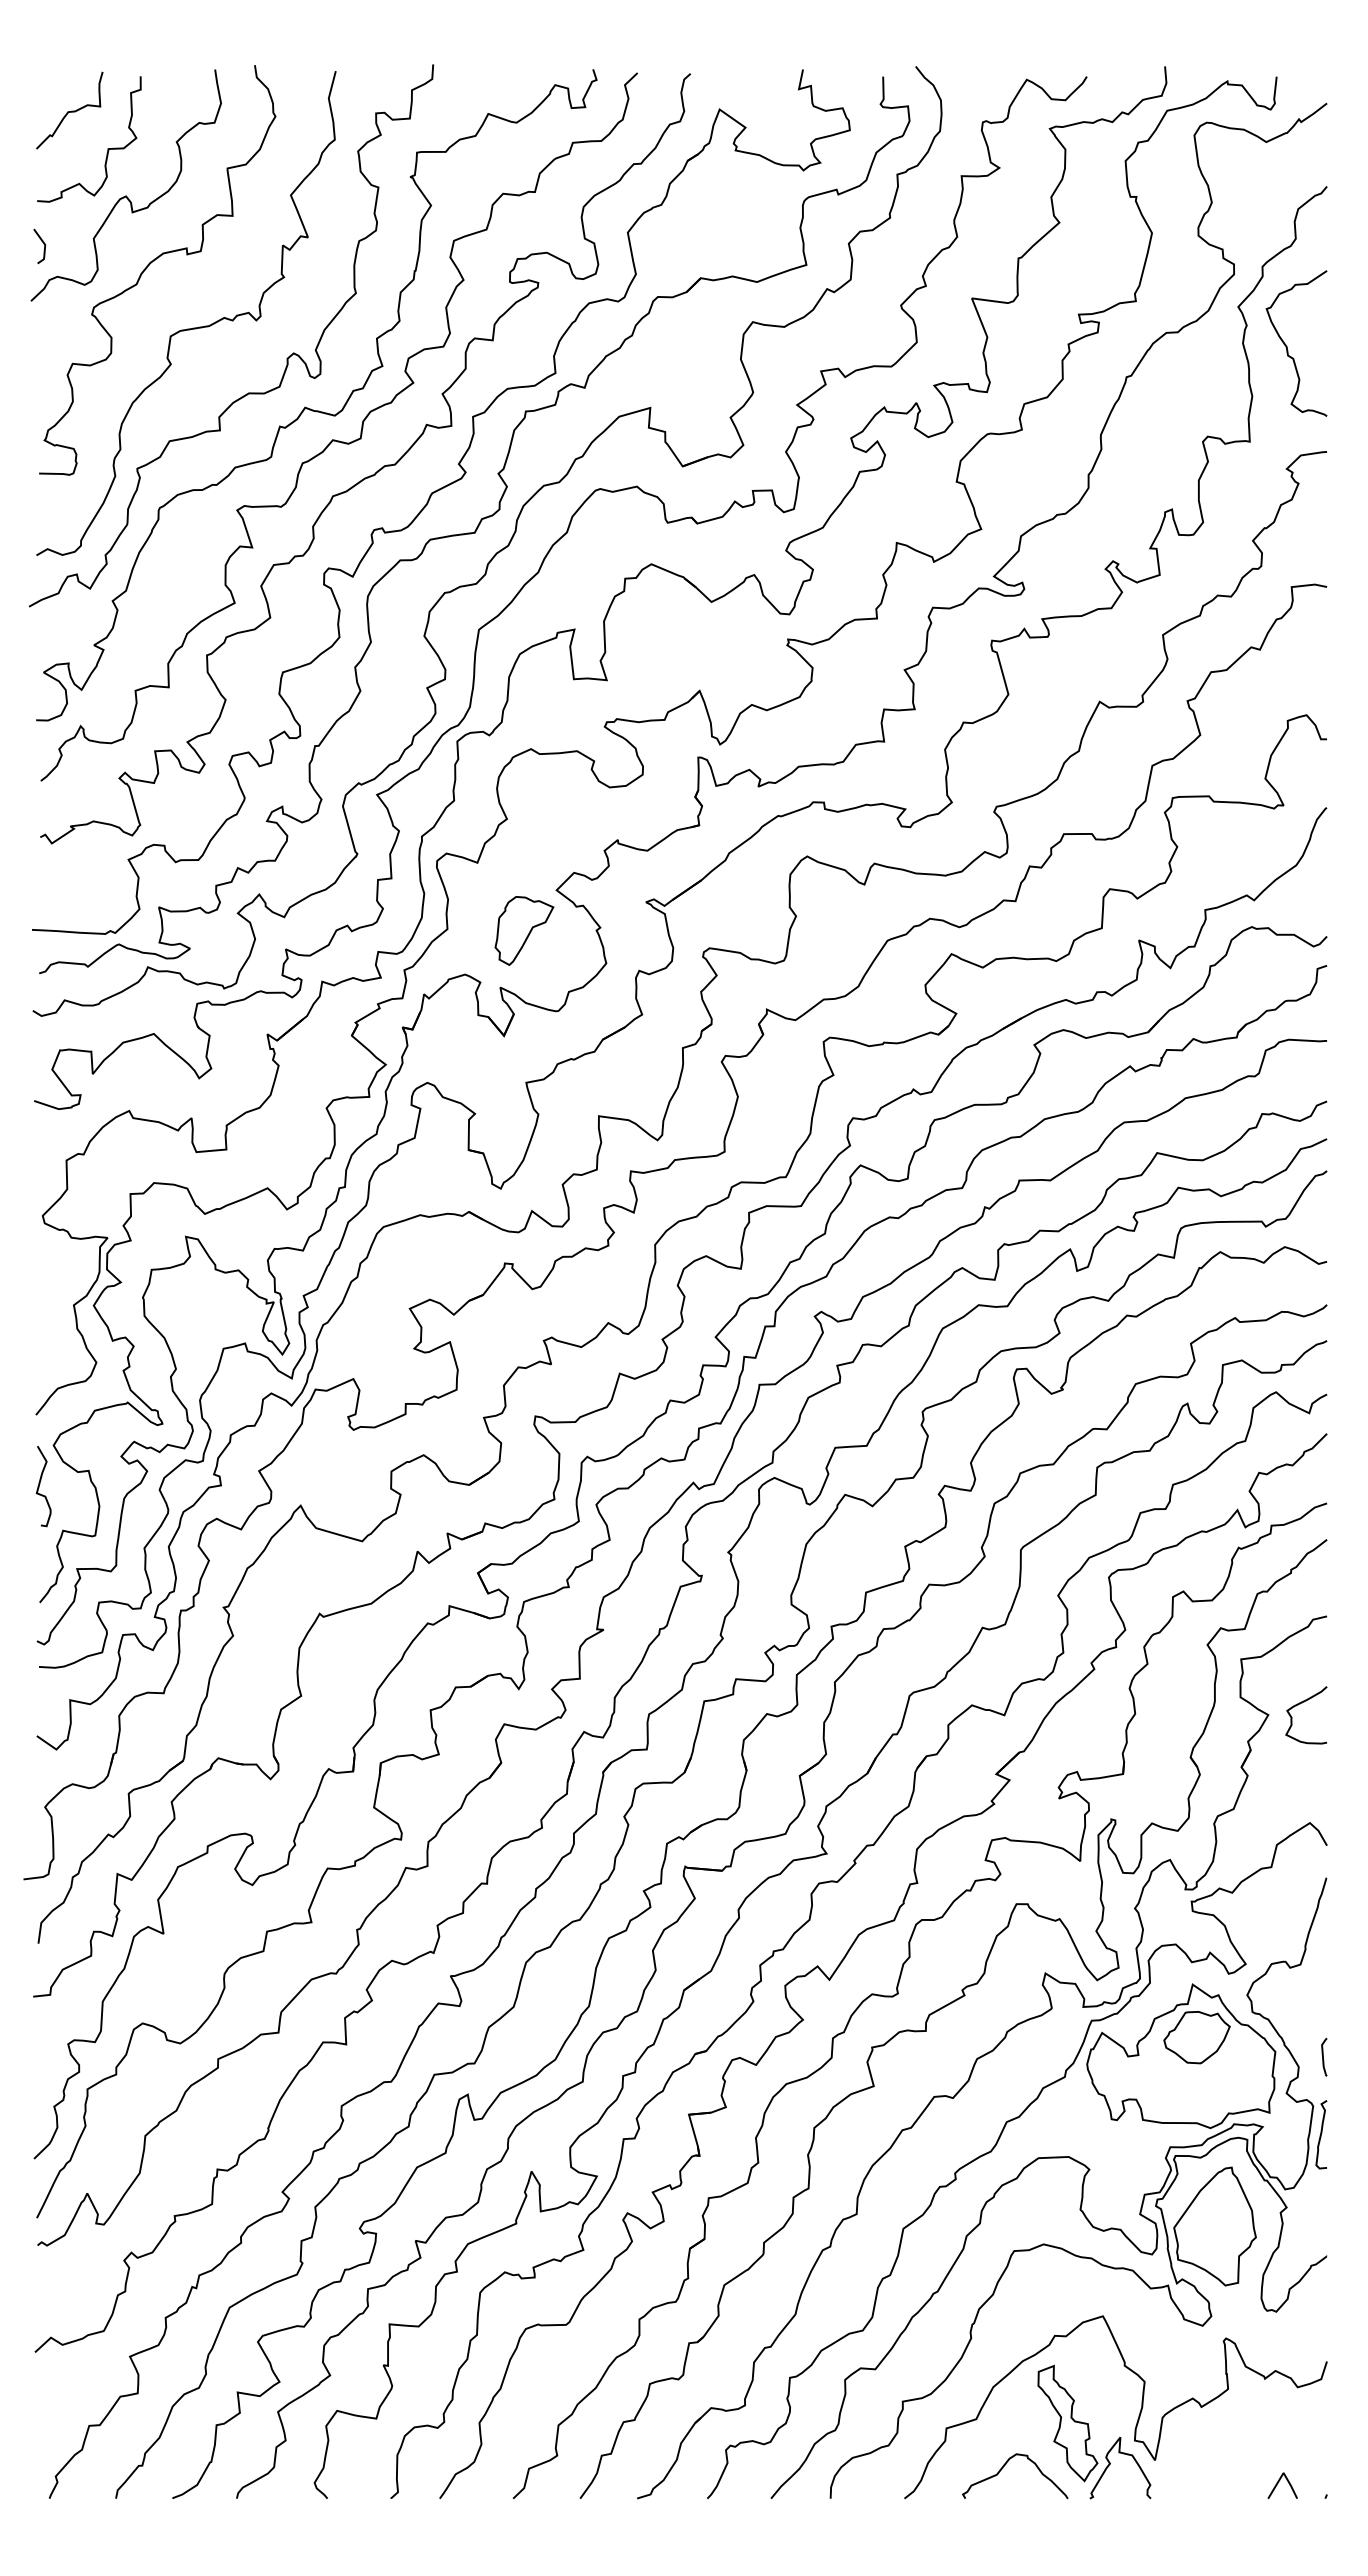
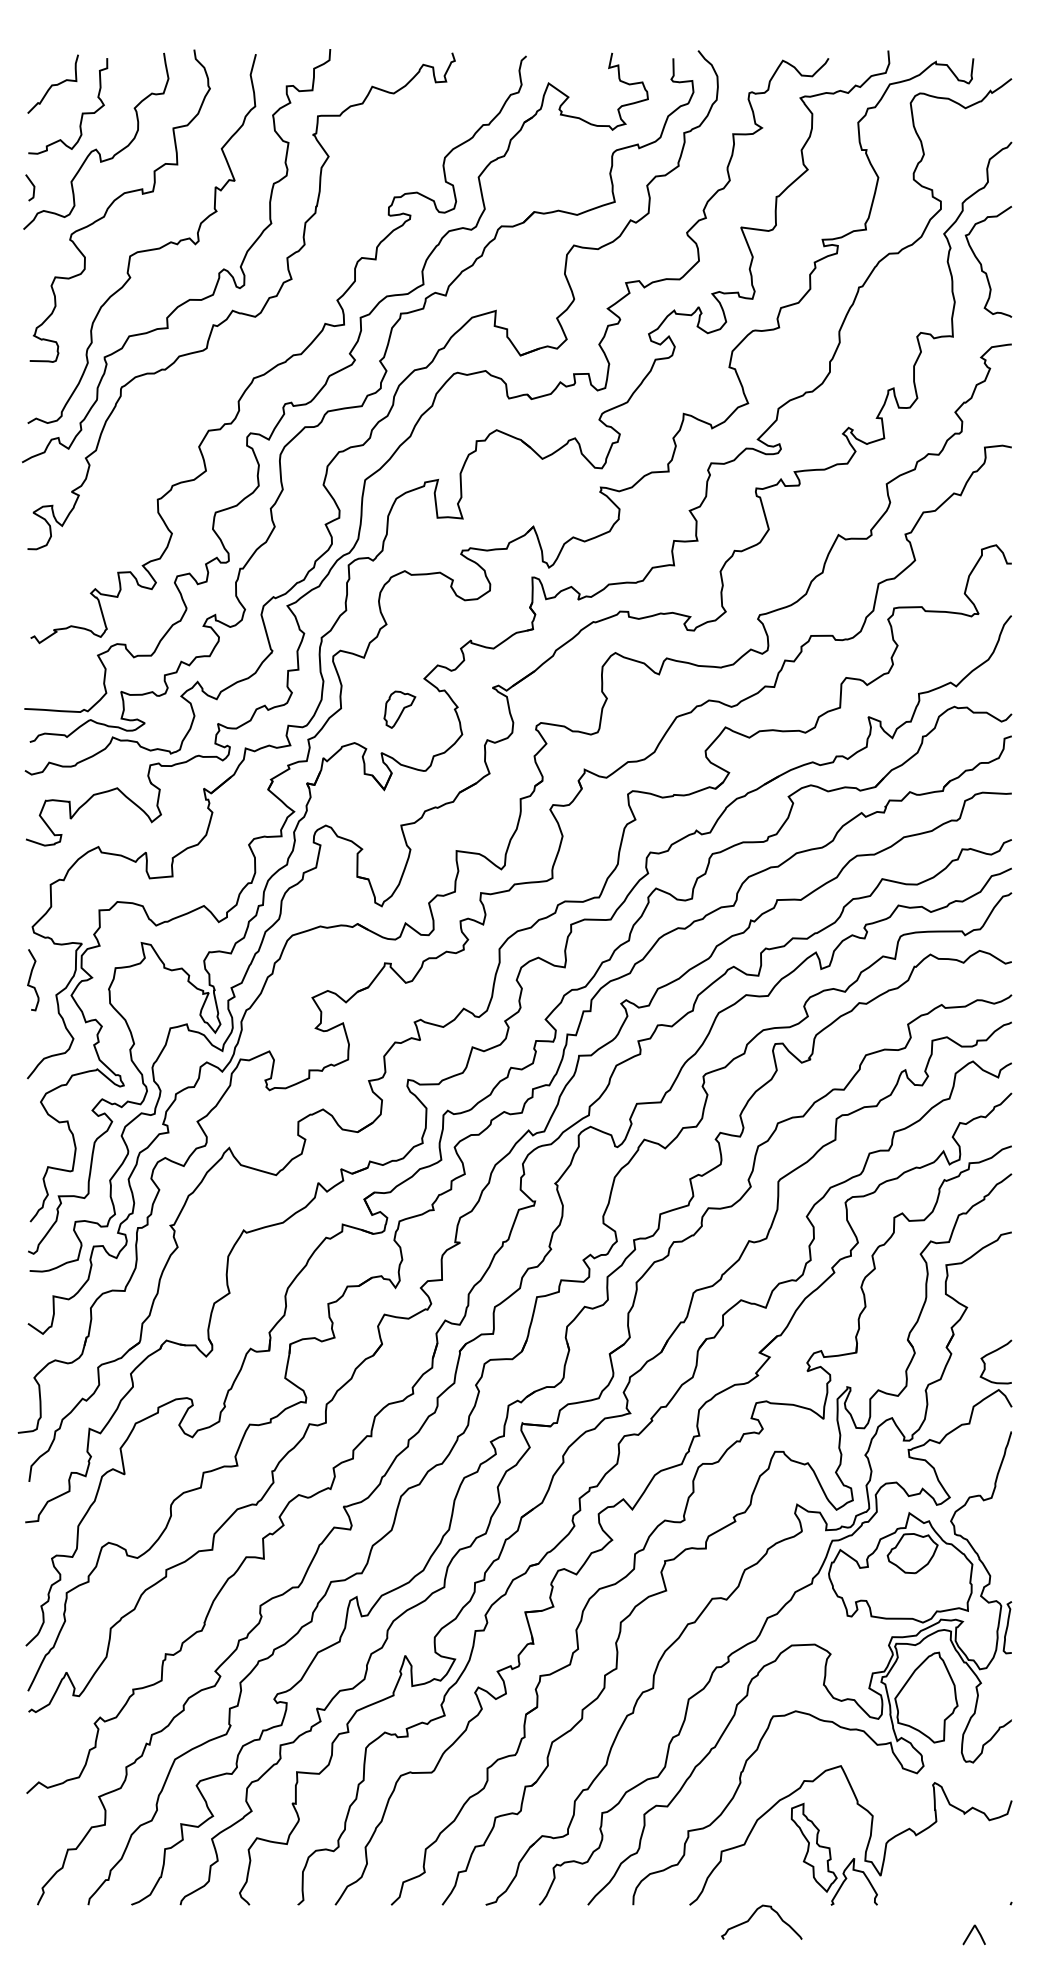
curve: (335, 439) -> (255, 335), removed
part: (524, 930) -> (399, 709), size x0.7
curve: (40, 1484) -> (30, 978), moved
curve: (1300, 1704) -> (991, 1353), moved
curve: (1323, 2056) -> (1009, 1567), removed
curve: (1002, 2469) -> (752, 1917), moved
curve: (1278, 2483) -> (970, 1933), moved

